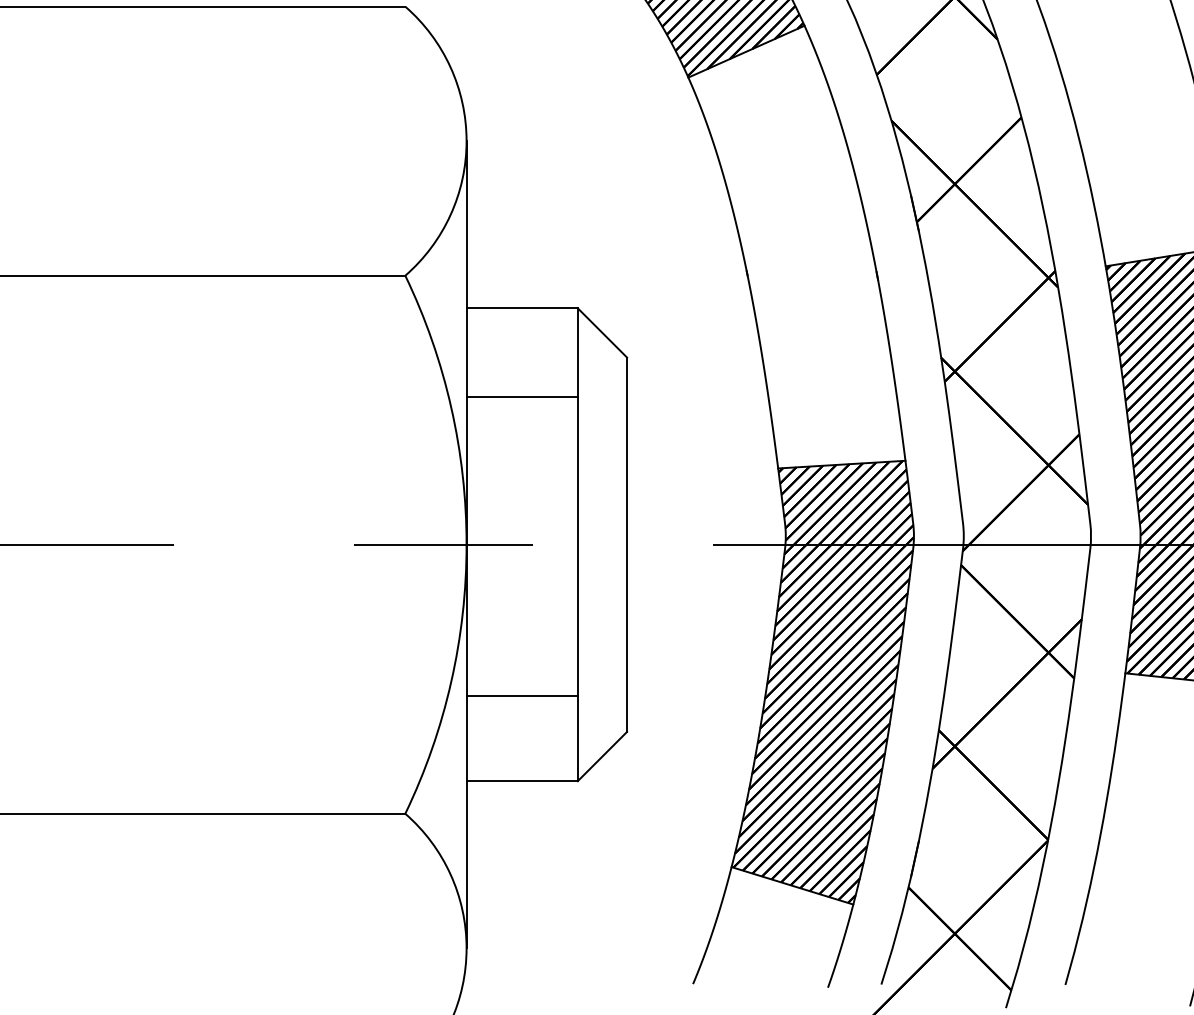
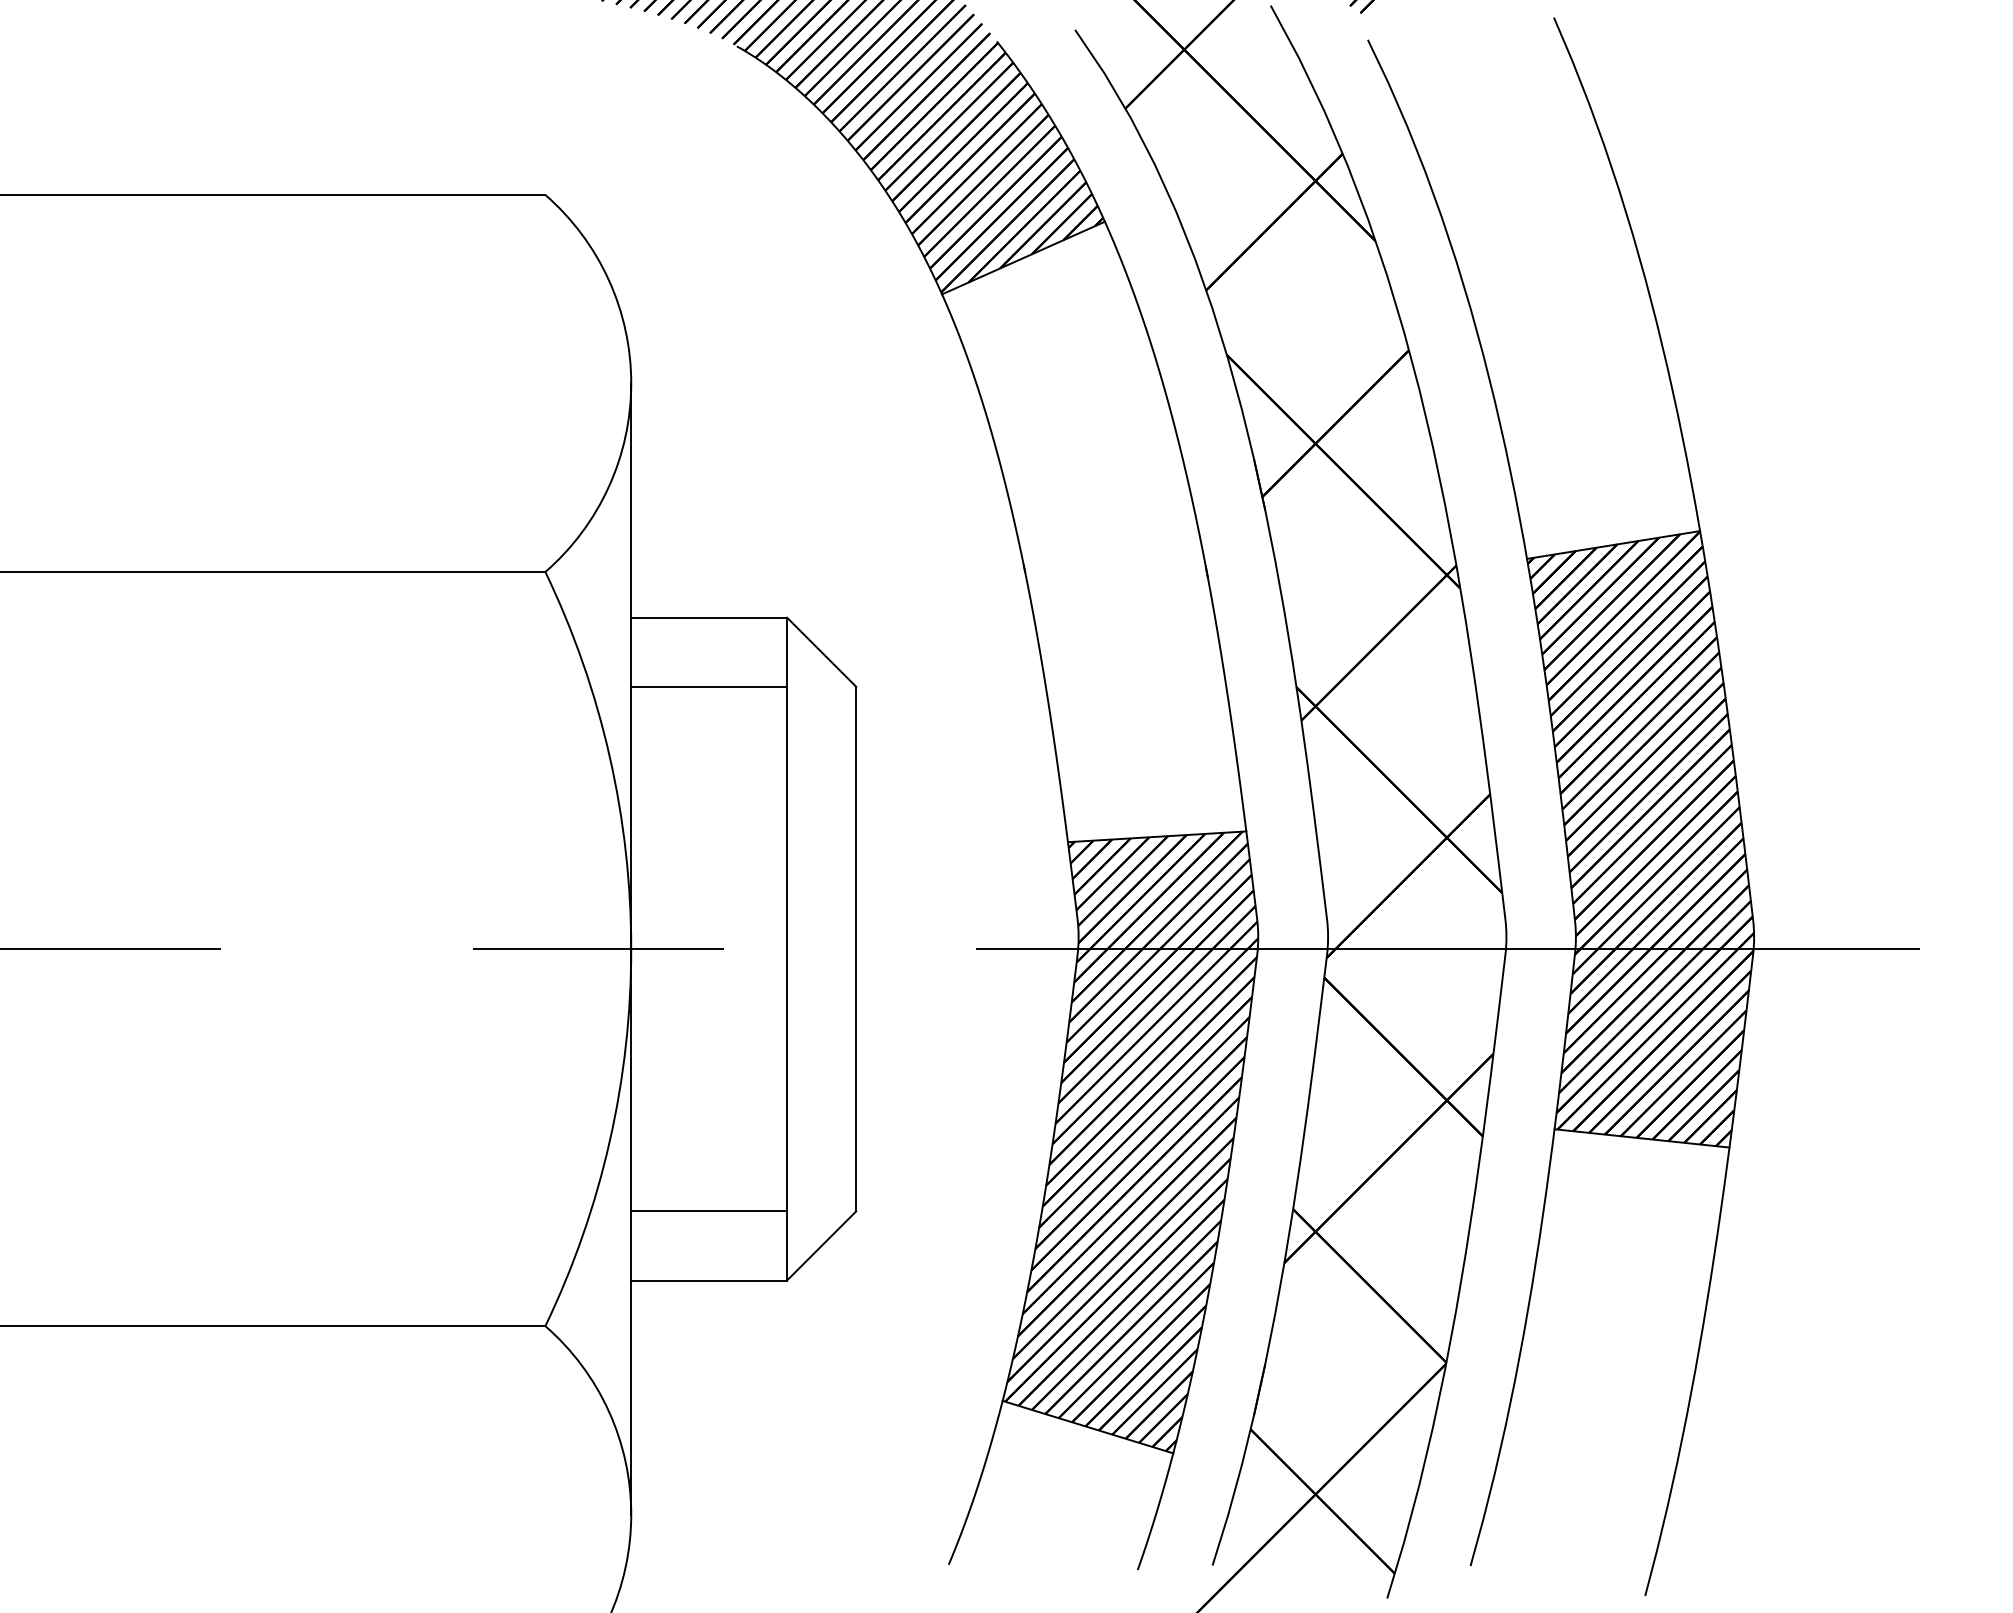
line: (522, 397) -> (709, 686), moved
line: (522, 695) -> (709, 1211), moved

